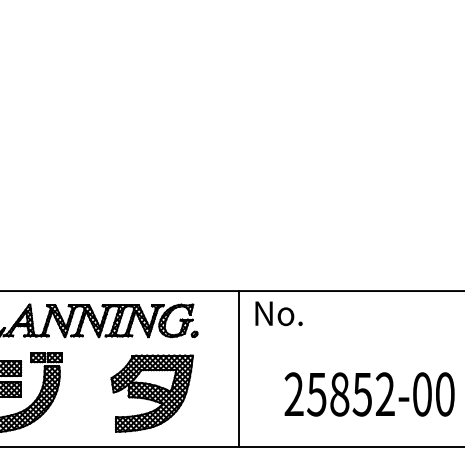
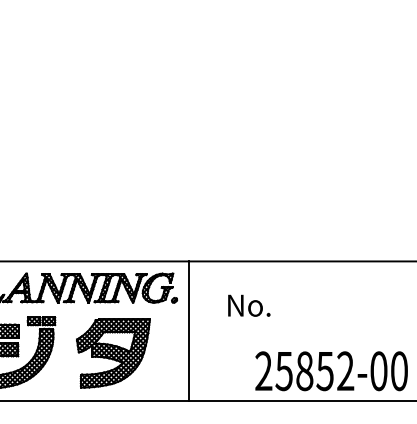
text: (279, 313) -> (249, 305), moved
line: (239, 369) -> (189, 331), moved
part: (152, 393) -> (113, 353), moved
text: (369, 394) -> (331, 371), moved

